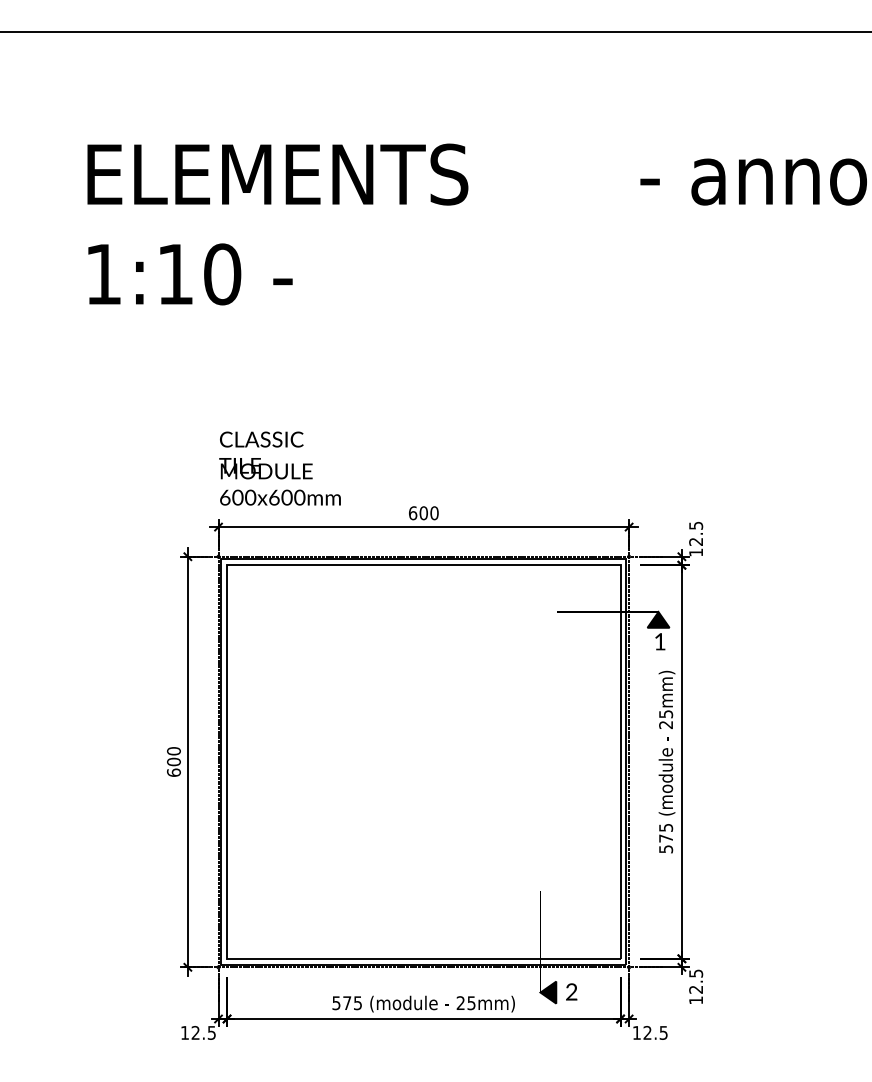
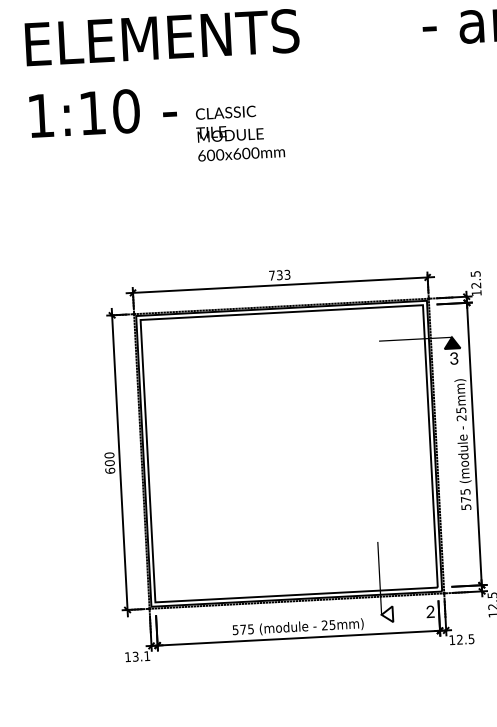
text: (279, 468) -> (239, 132), moved
text: (423, 513) -> (279, 275), 600 -> 733
text: (659, 641) -> (453, 358), 1 -> 3
text: (571, 991) -> (430, 611), moved
fill: (548, 992) -> (387, 614), removed
text: (203, 1032) -> (141, 656), 12.5 -> 13.1

